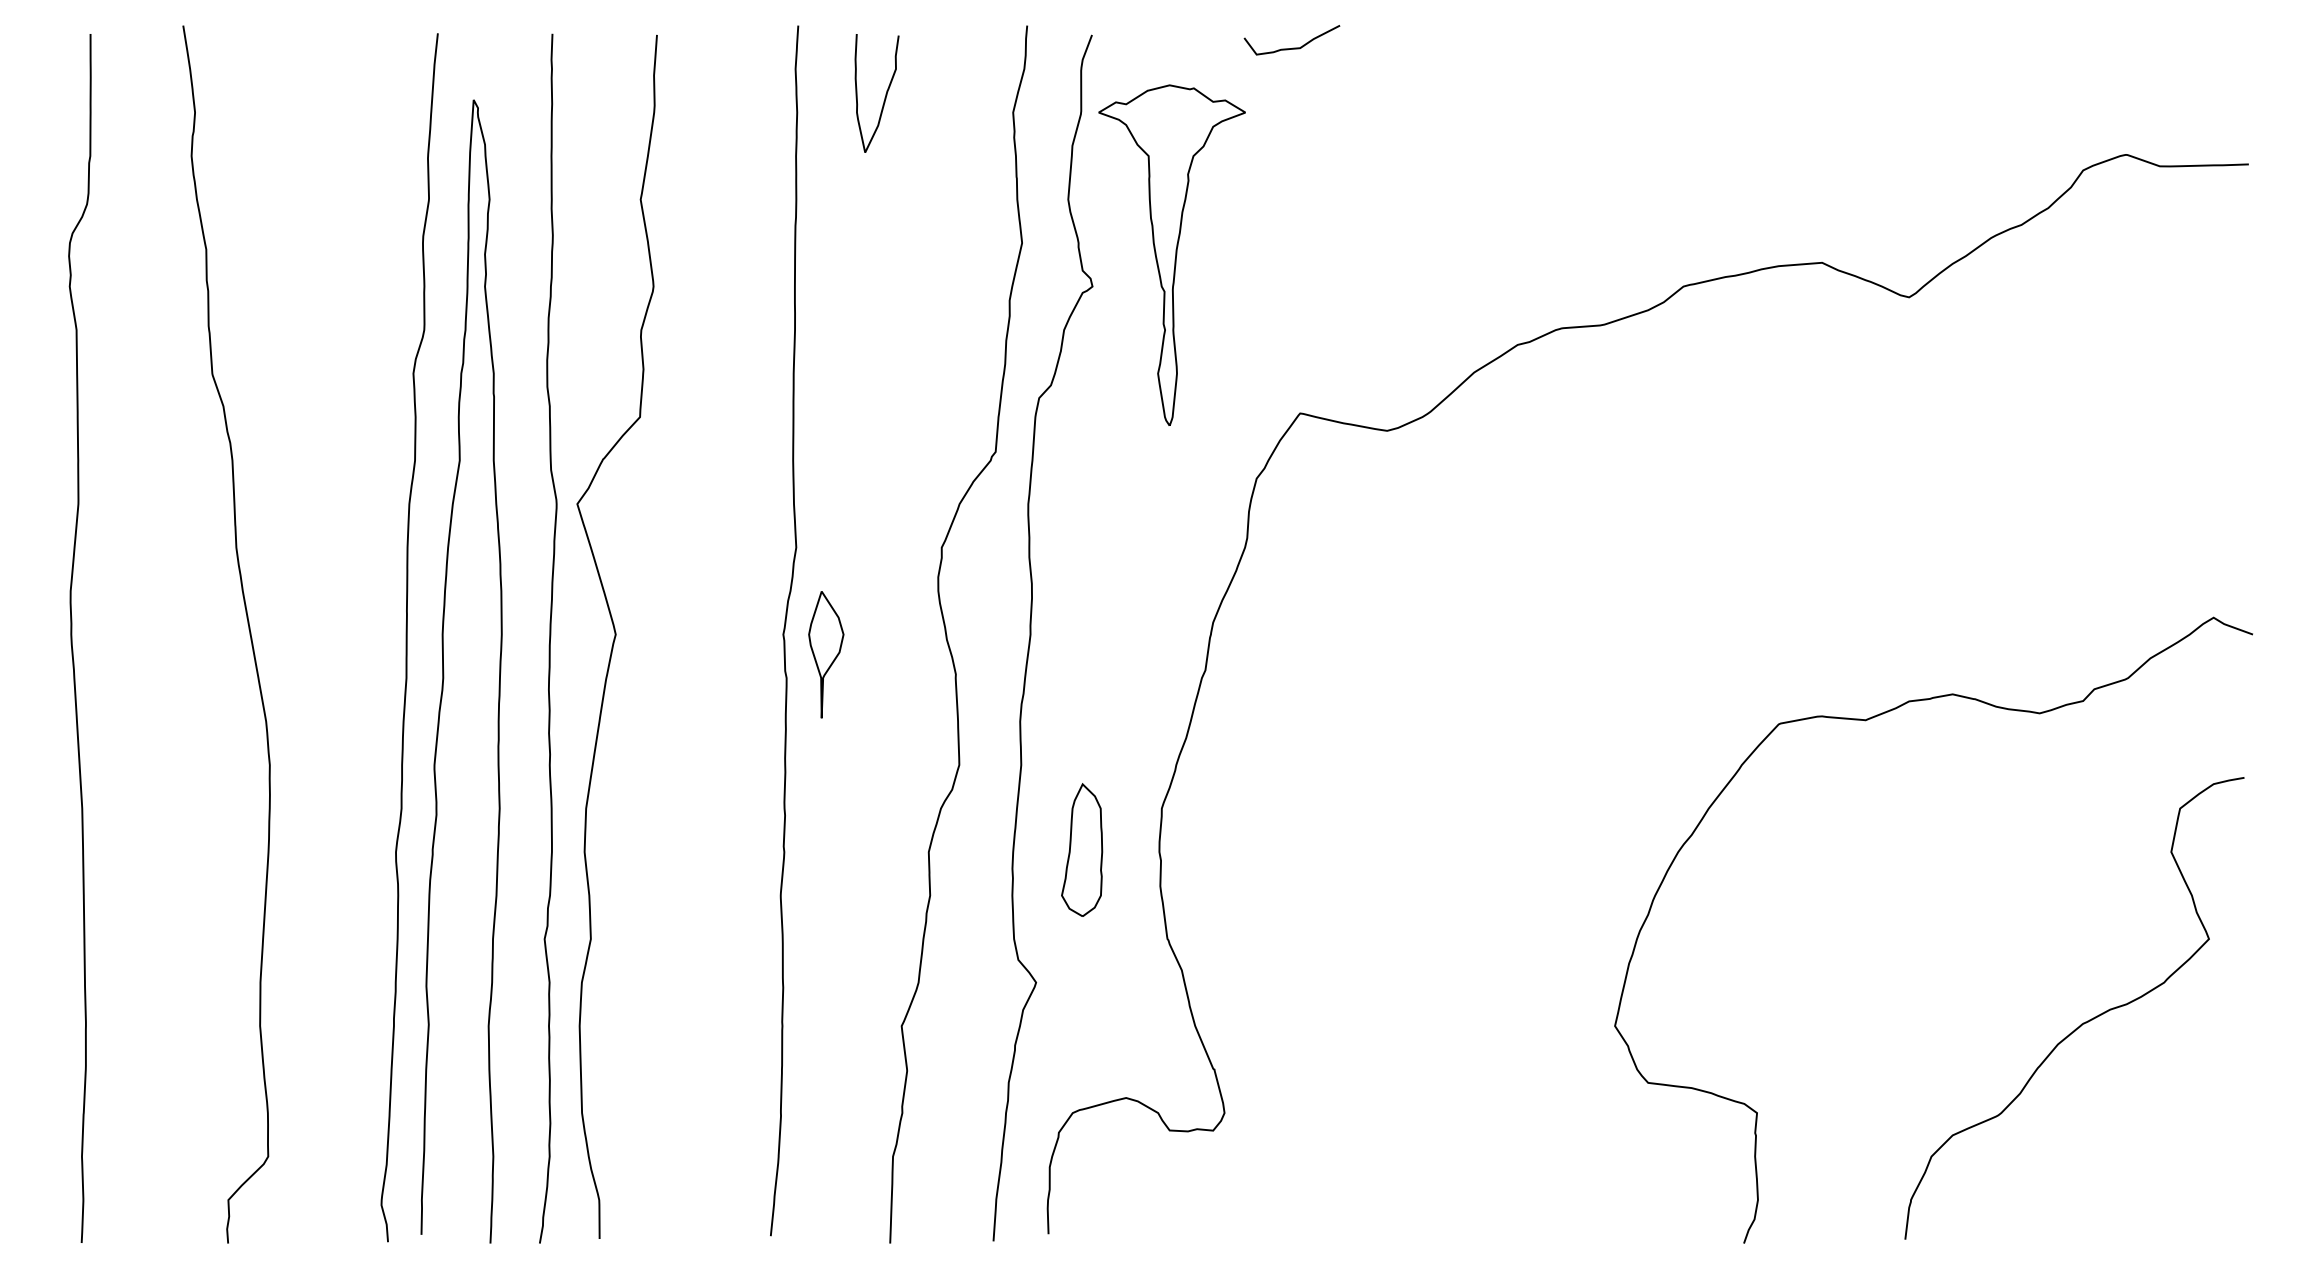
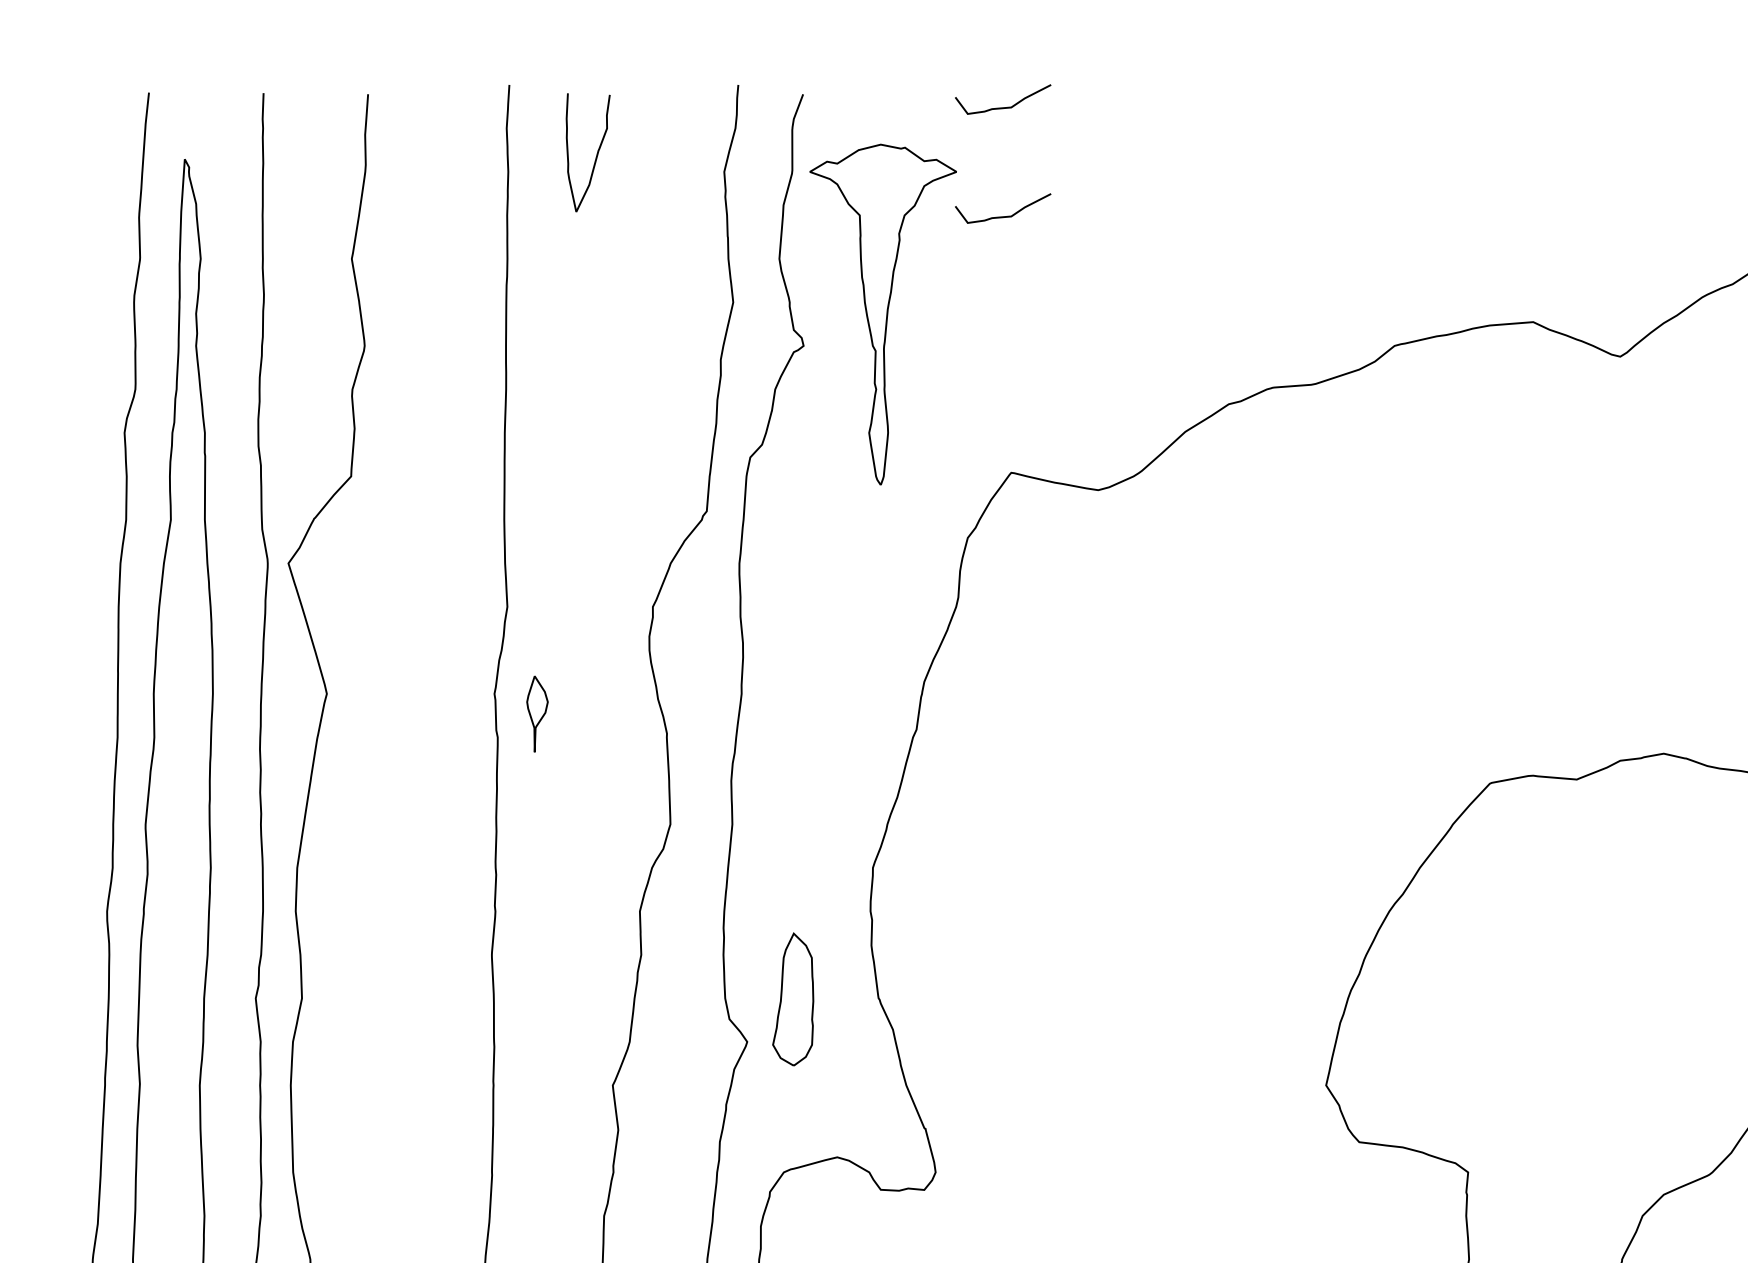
curve: (1292, 156) -> (1003, 215), added
part: (826, 654) -> (537, 713), size x0.6
part: (1082, 849) -> (793, 998), moved

